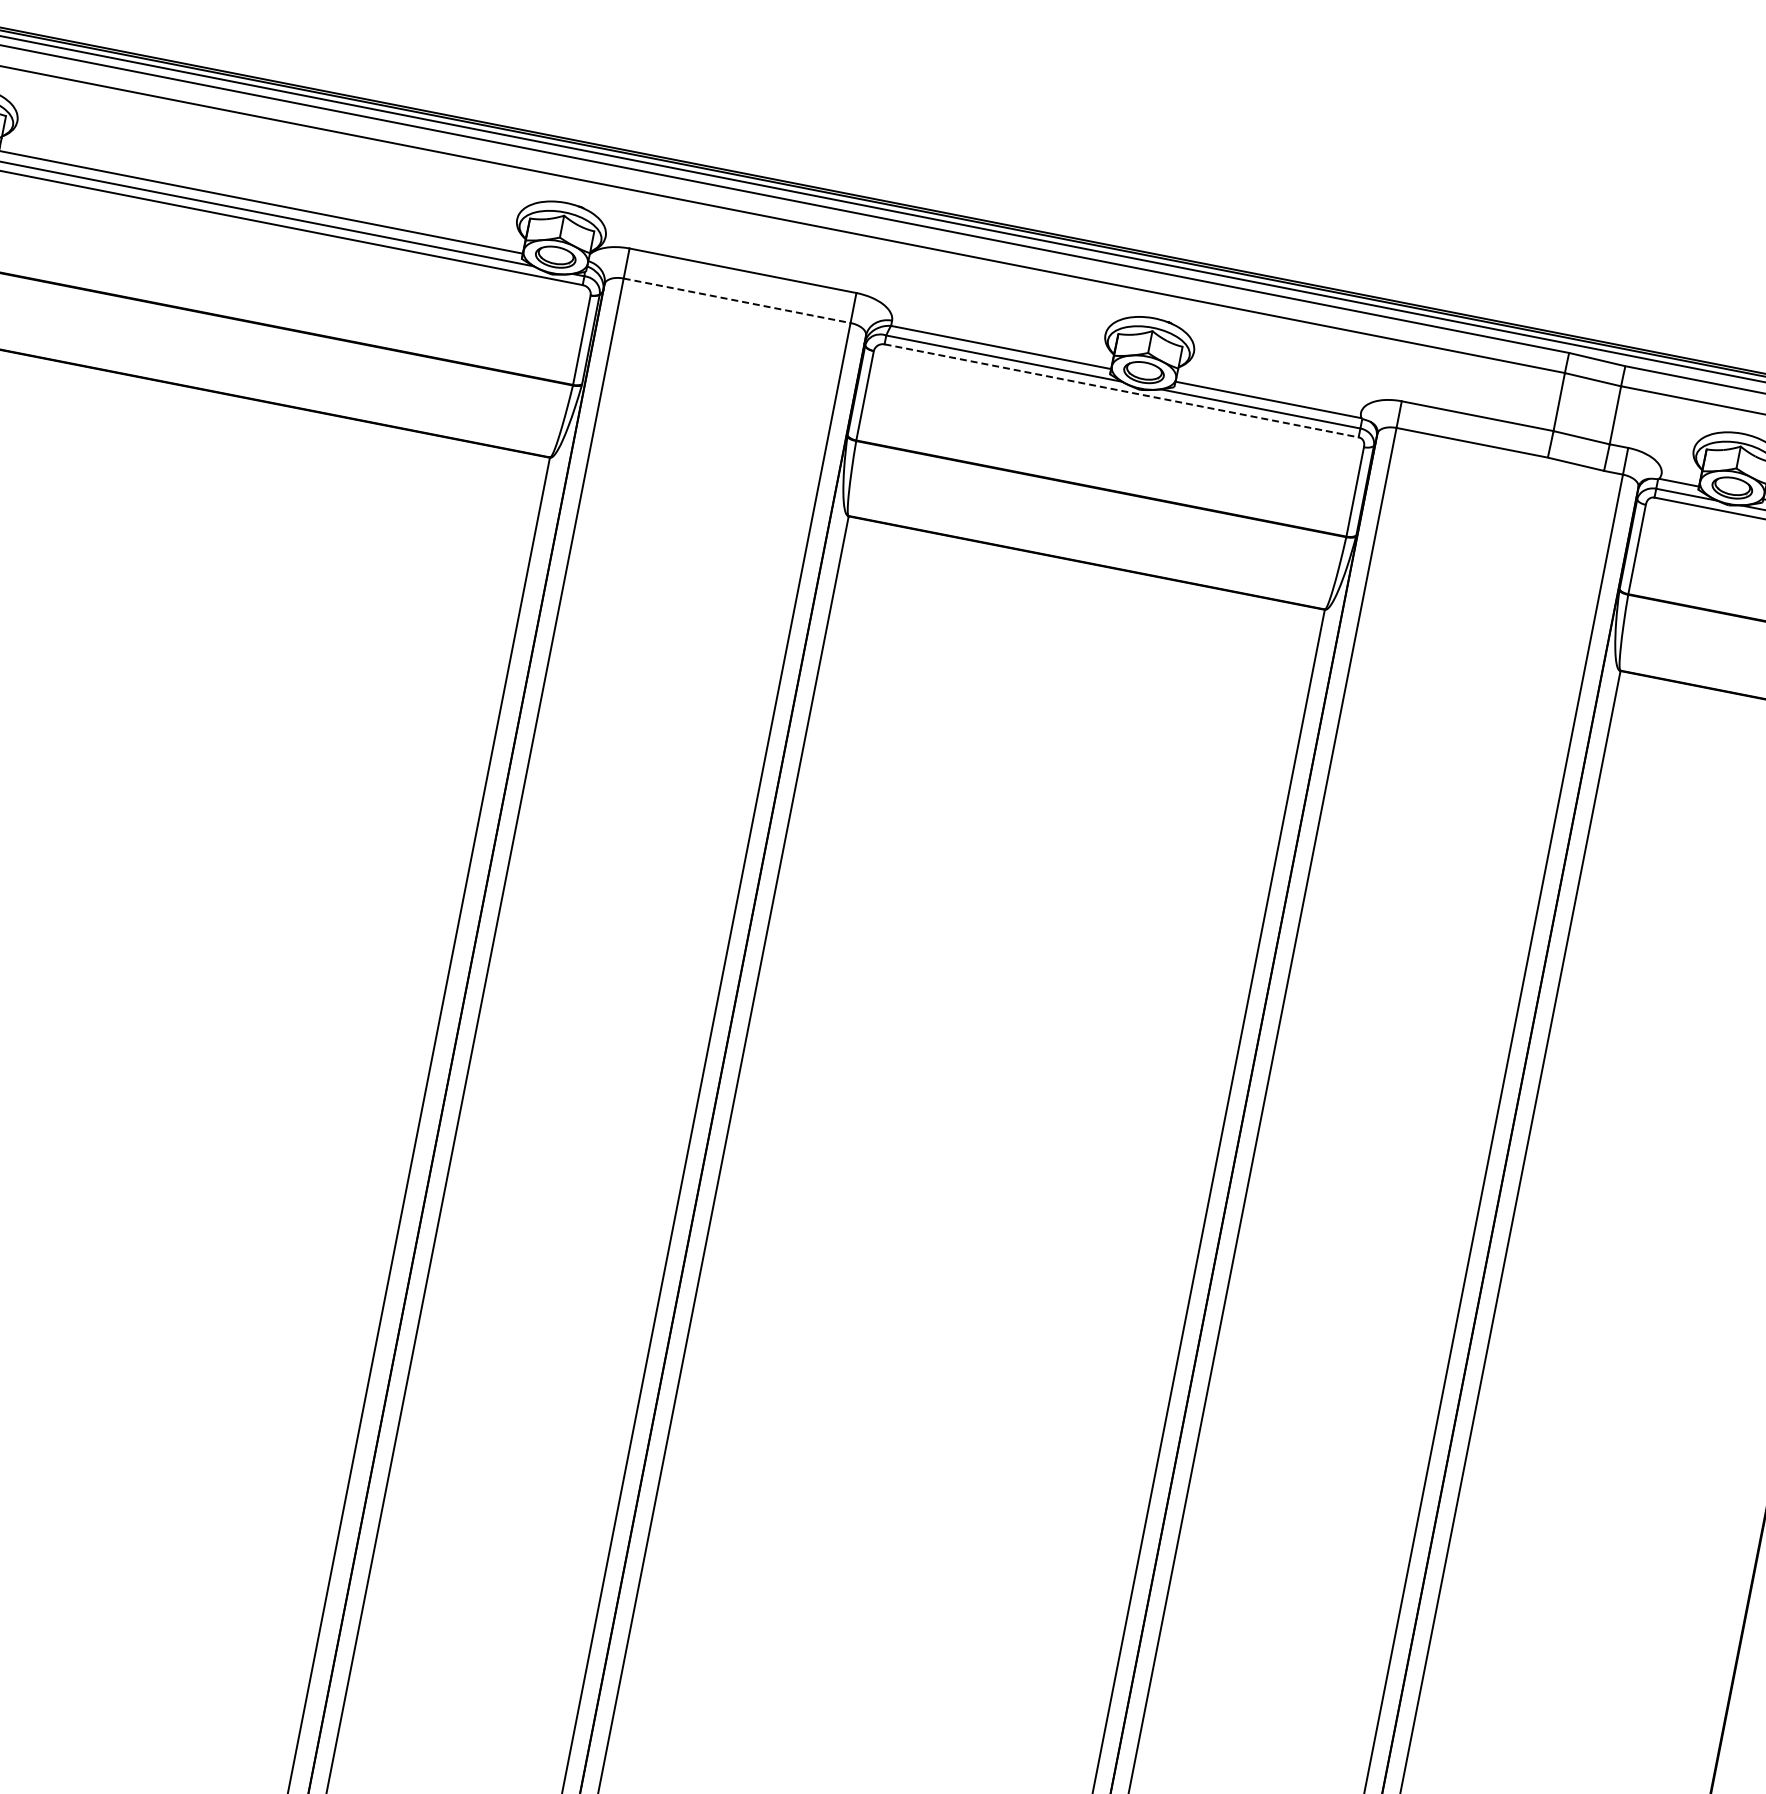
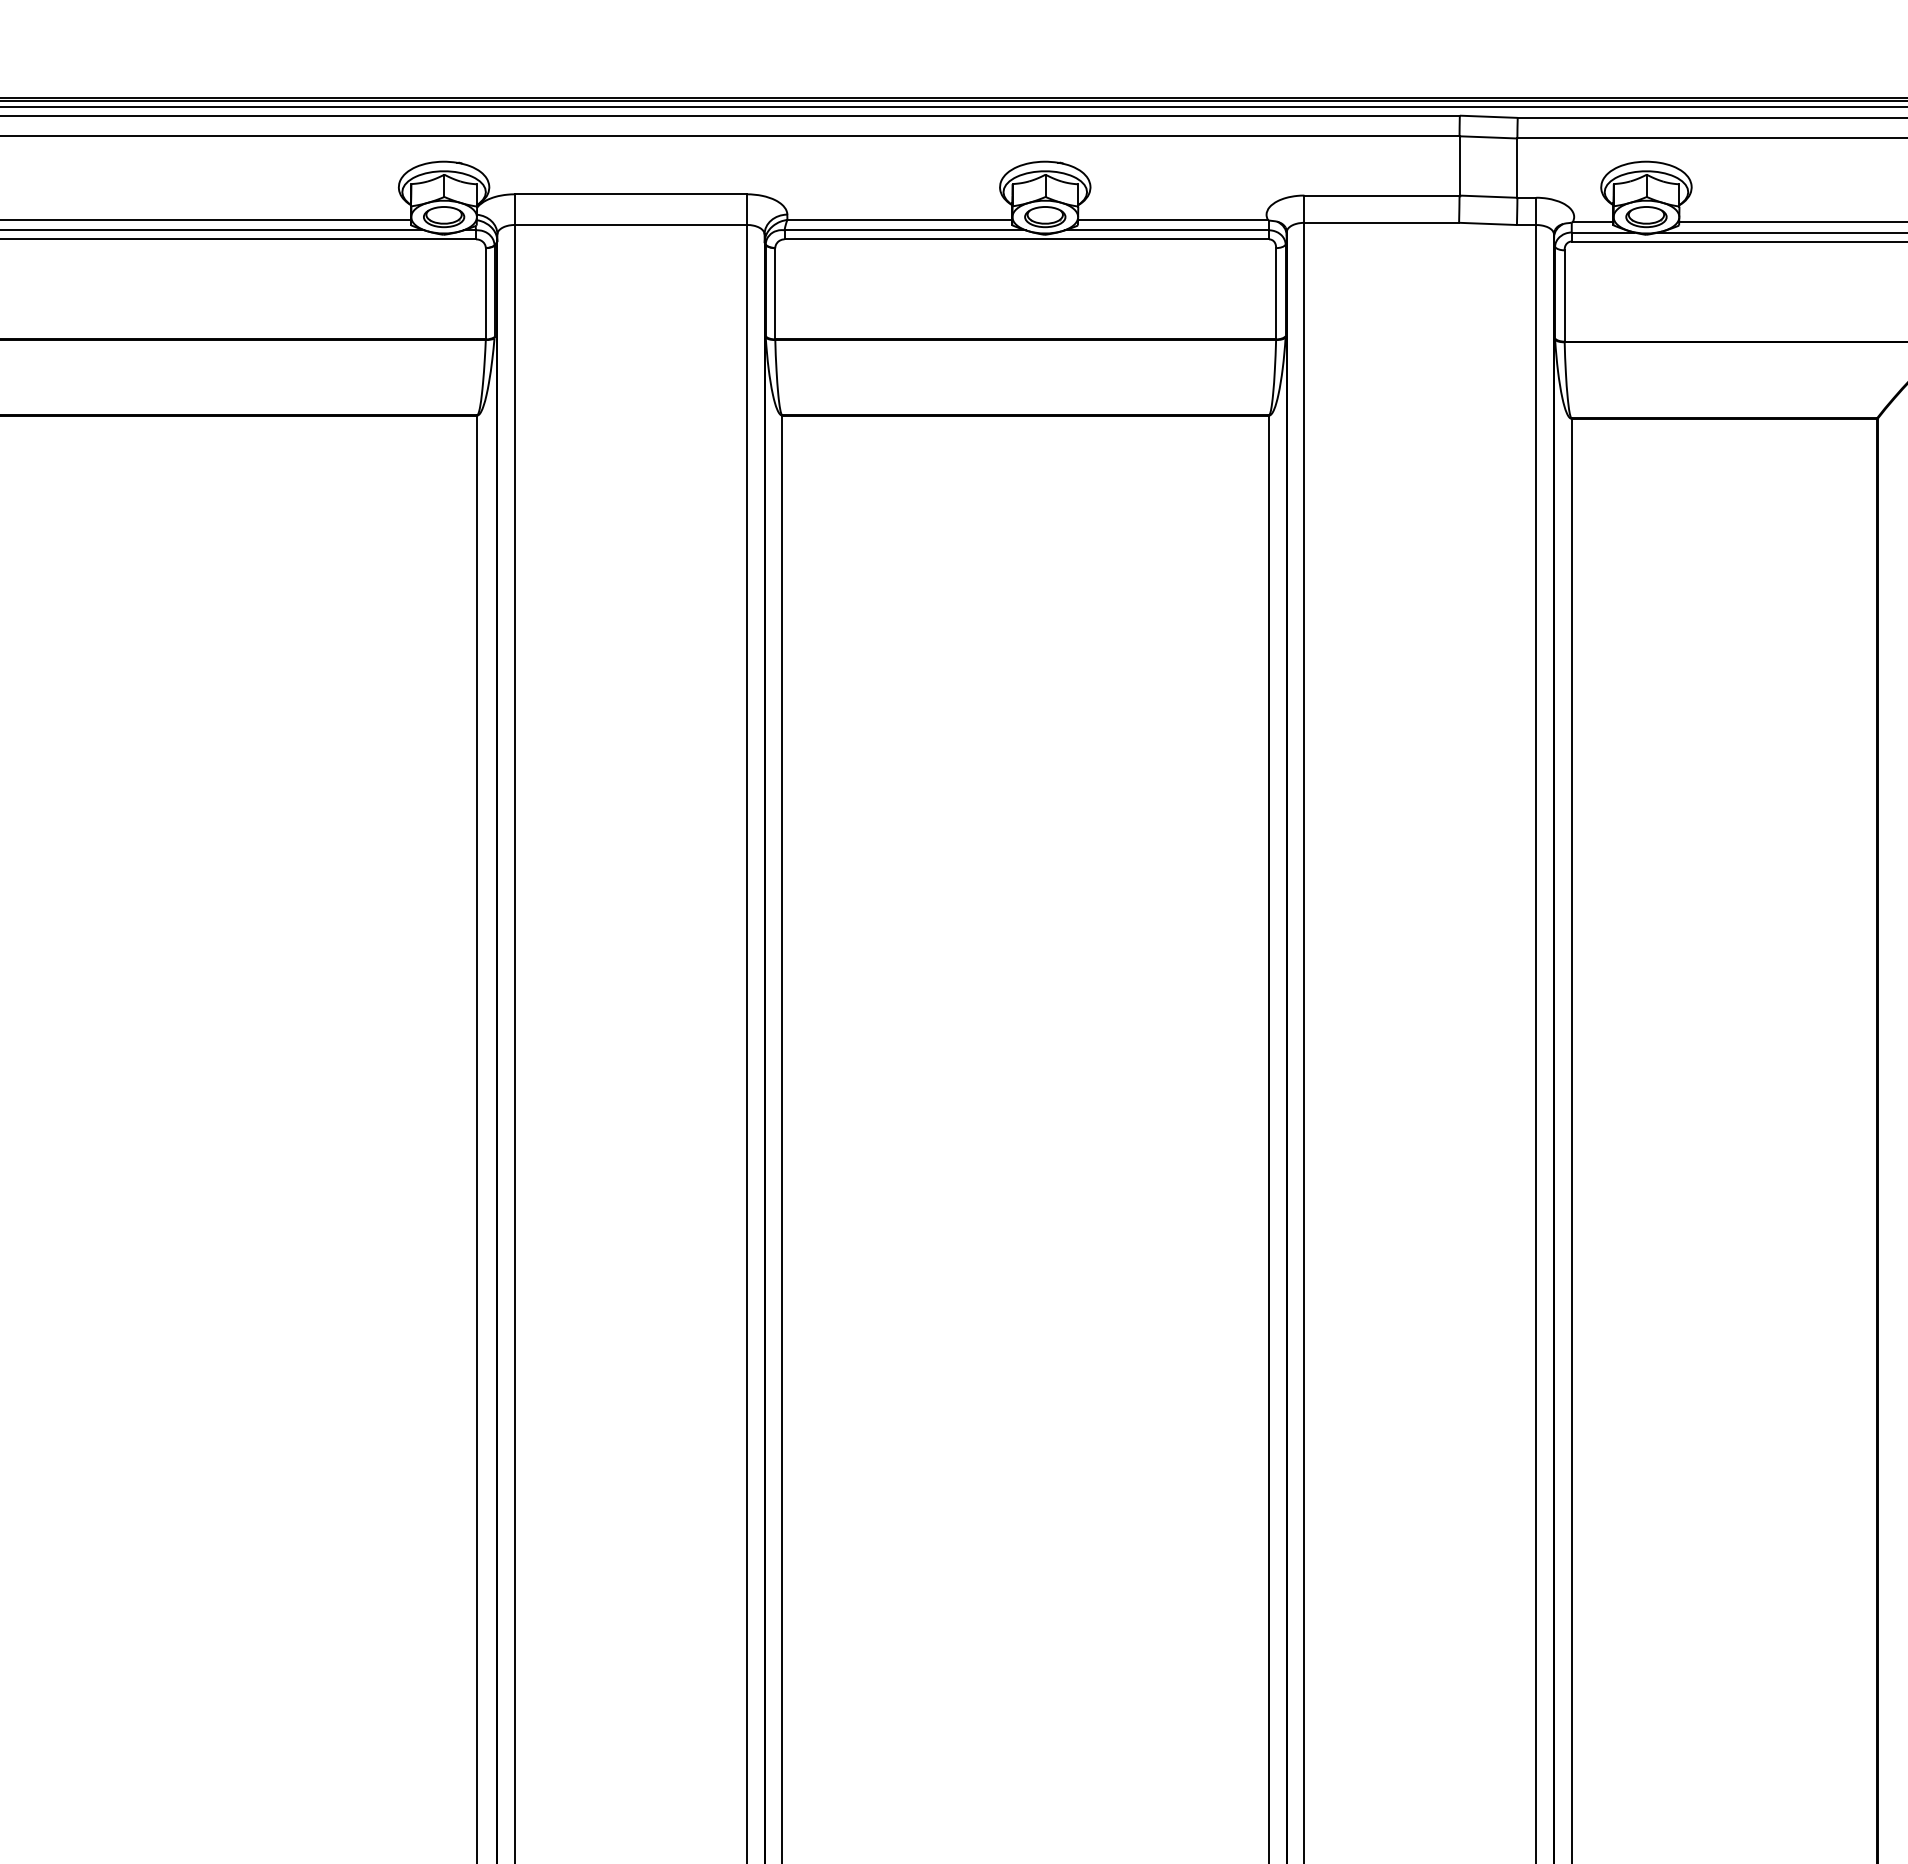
line: (737, 300) -> (631, 224), dashed -> solid
line: (1122, 391) -> (1027, 239), dashed -> solid

